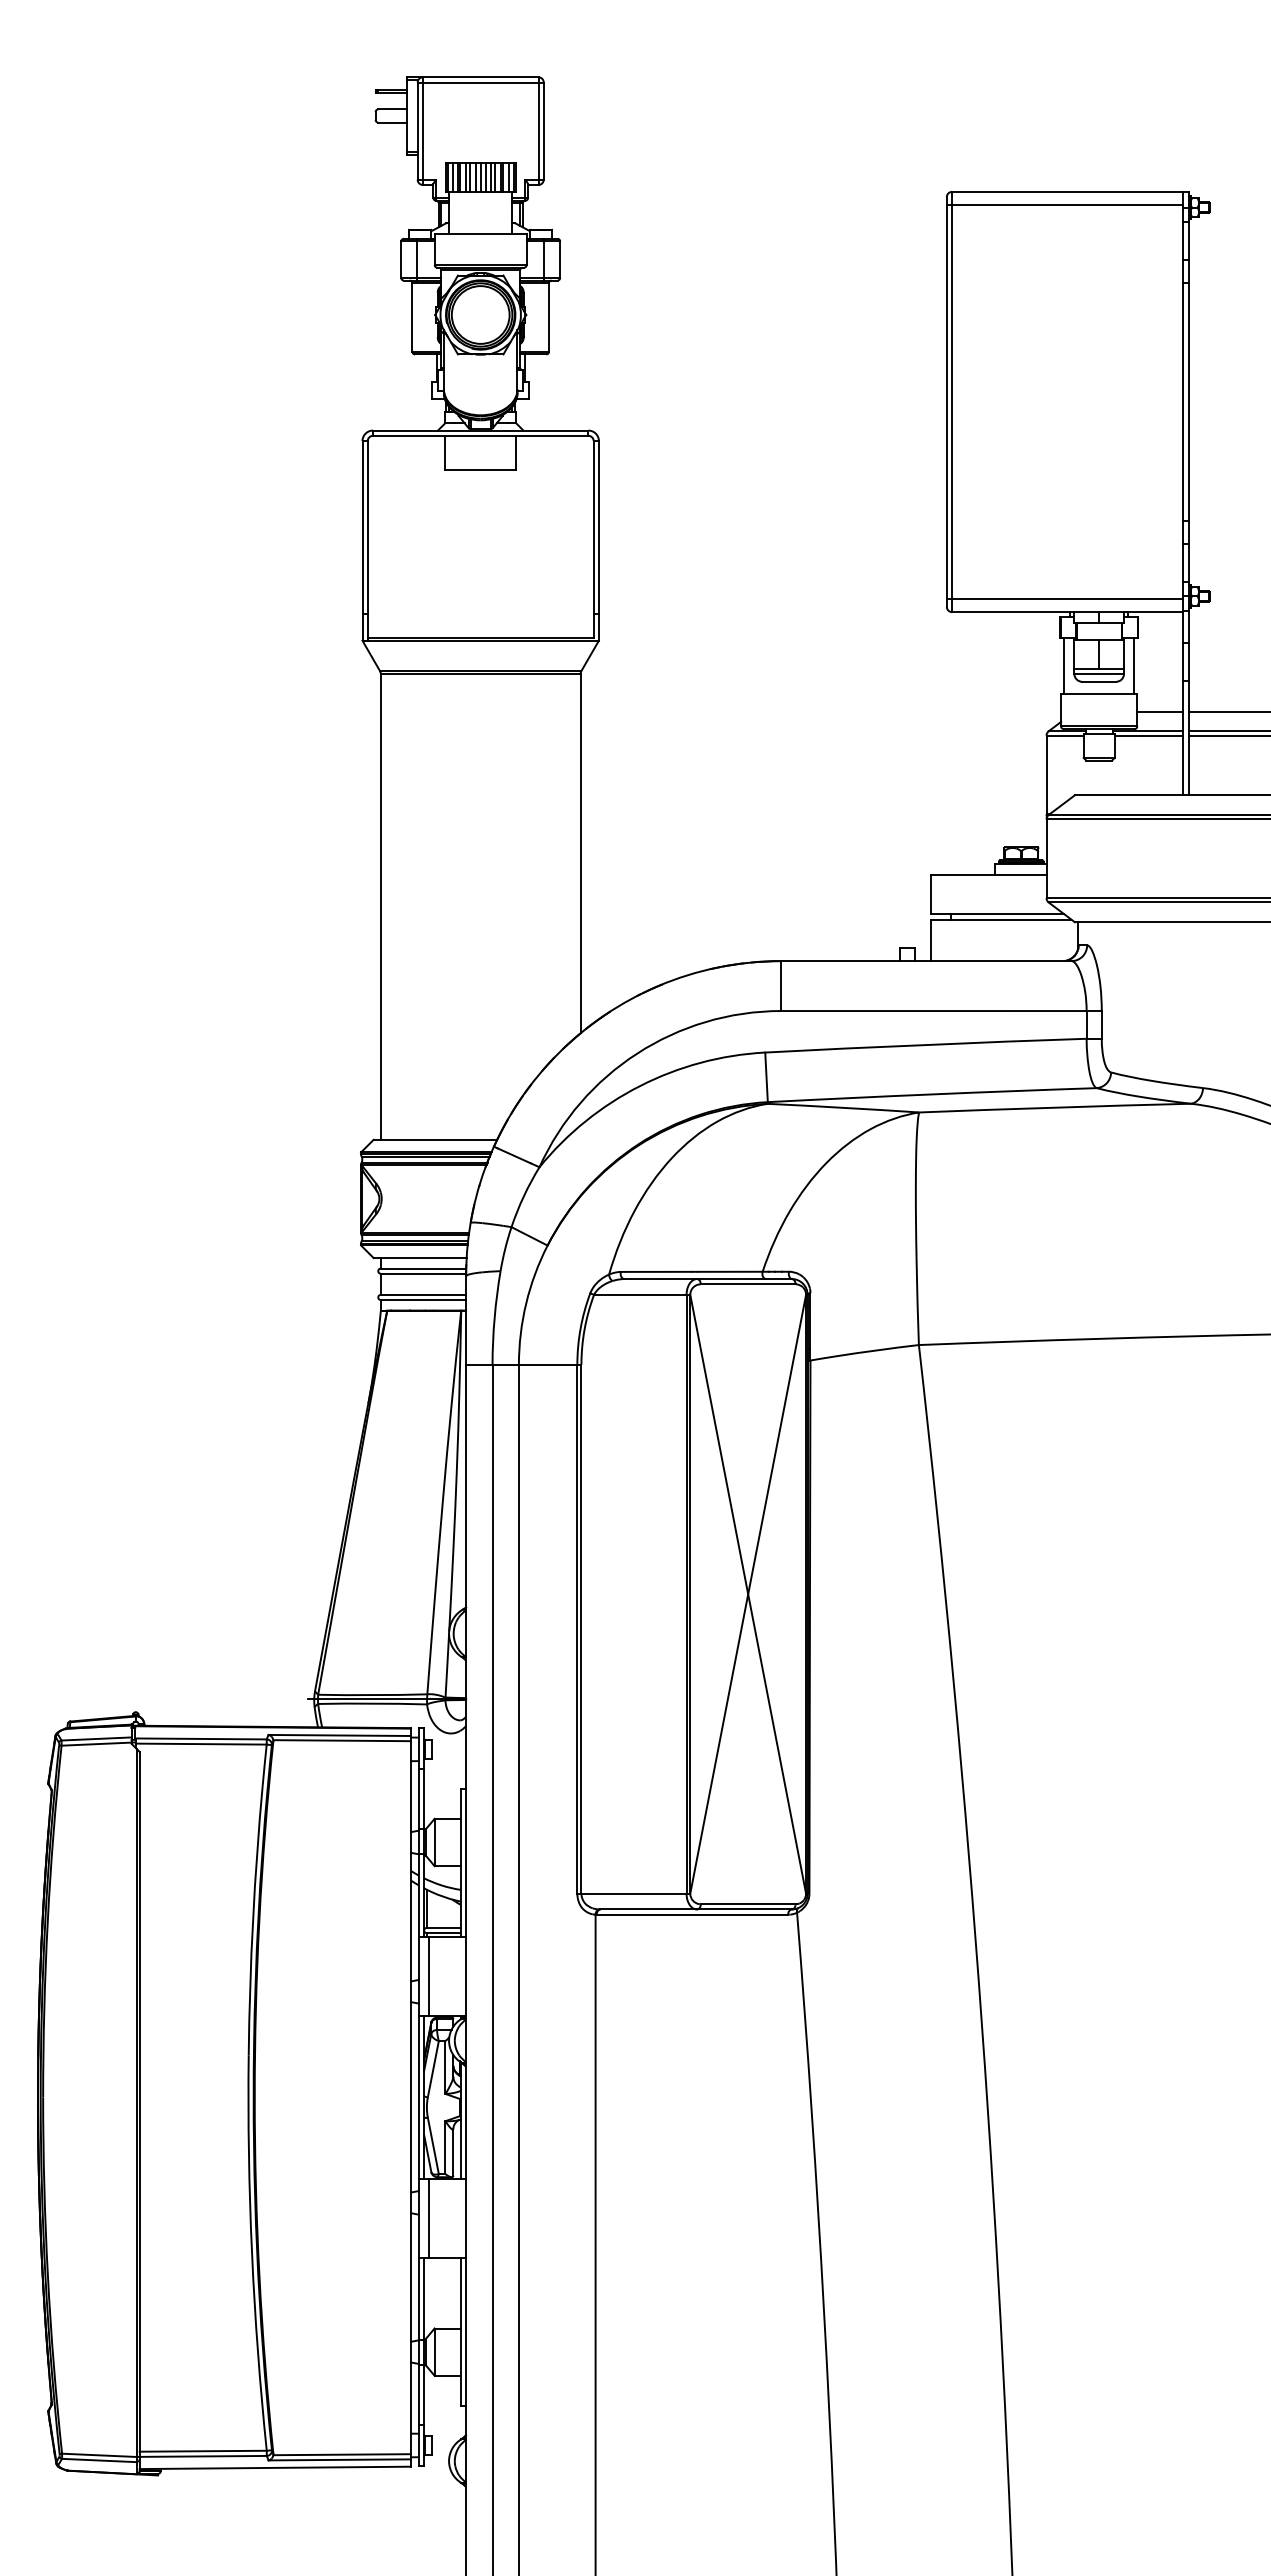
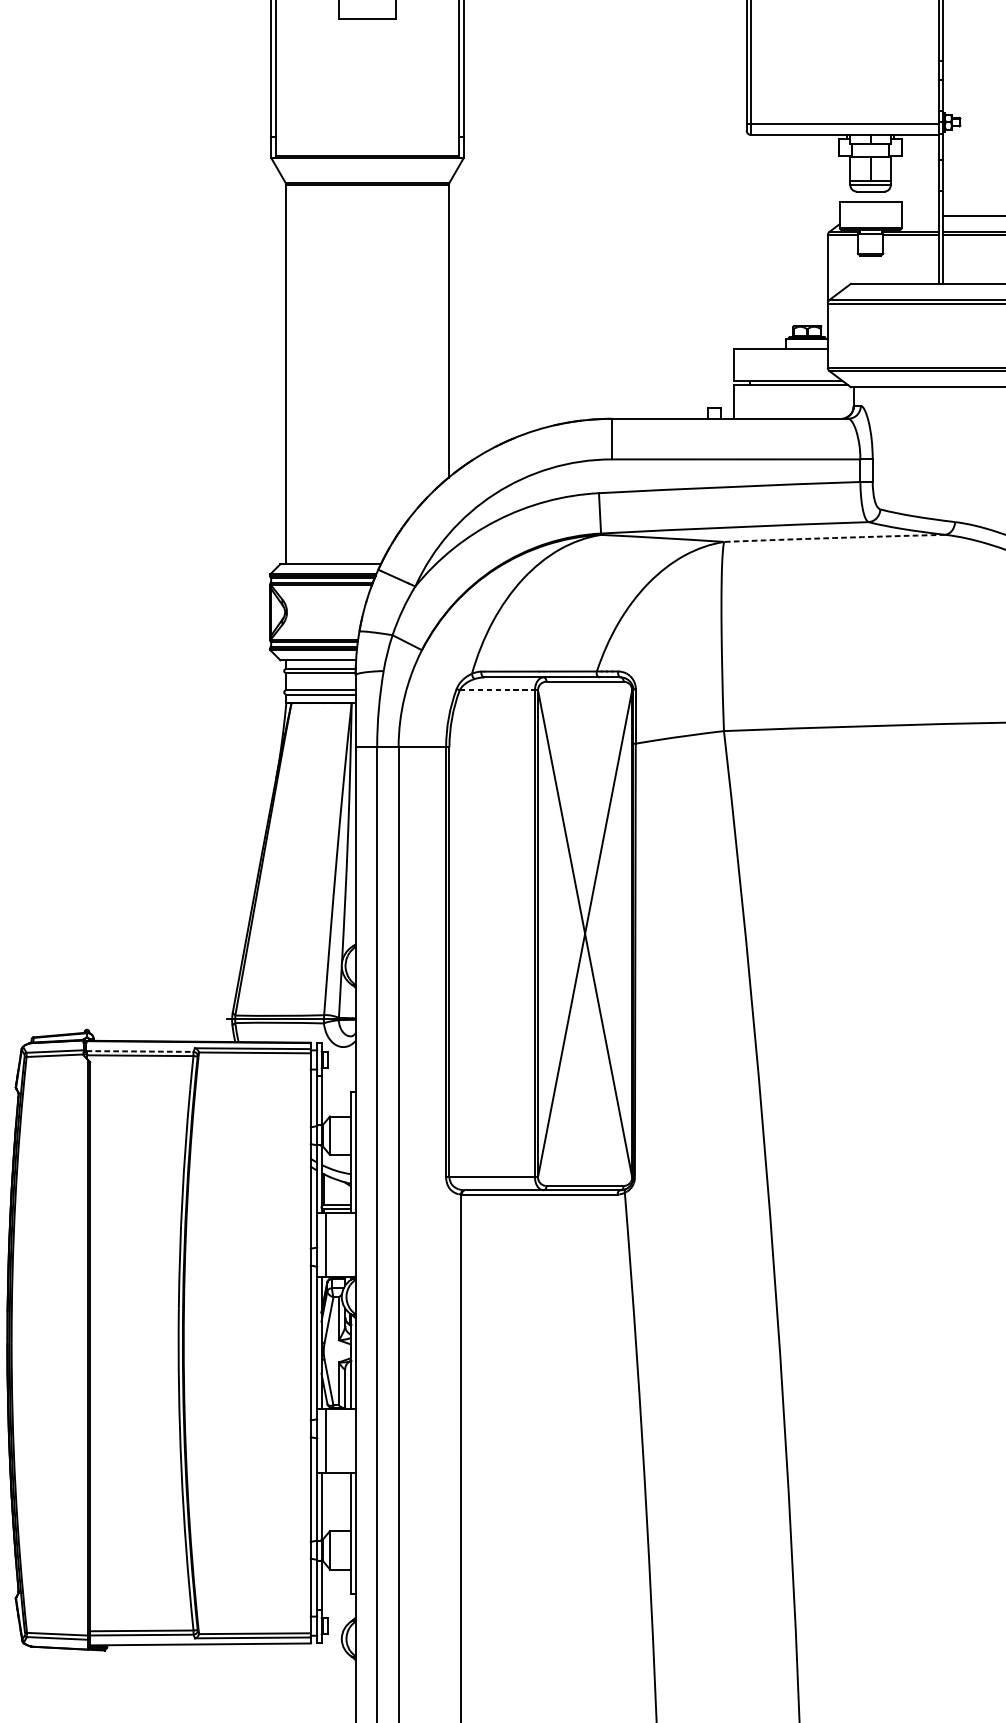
line: (1064, 666) -> (842, 179), removed
line: (1134, 666) -> (899, 179), removed
line: (1160, 711) -> (920, 215), removed
arc: (1055, 1107) -> (835, 537), solid -> dashed
line: (642, 1294) -> (499, 689), solid -> dashed
line: (200, 1738) -> (139, 1051), solid -> dashed

